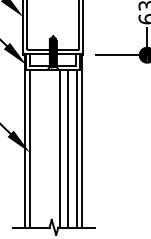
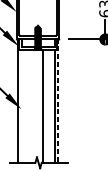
line: (81, 140) -> (58, 100), solid -> dashed
line: (29, 148) -> (21, 106), removed
line: (68, 148) -> (48, 106), removed

